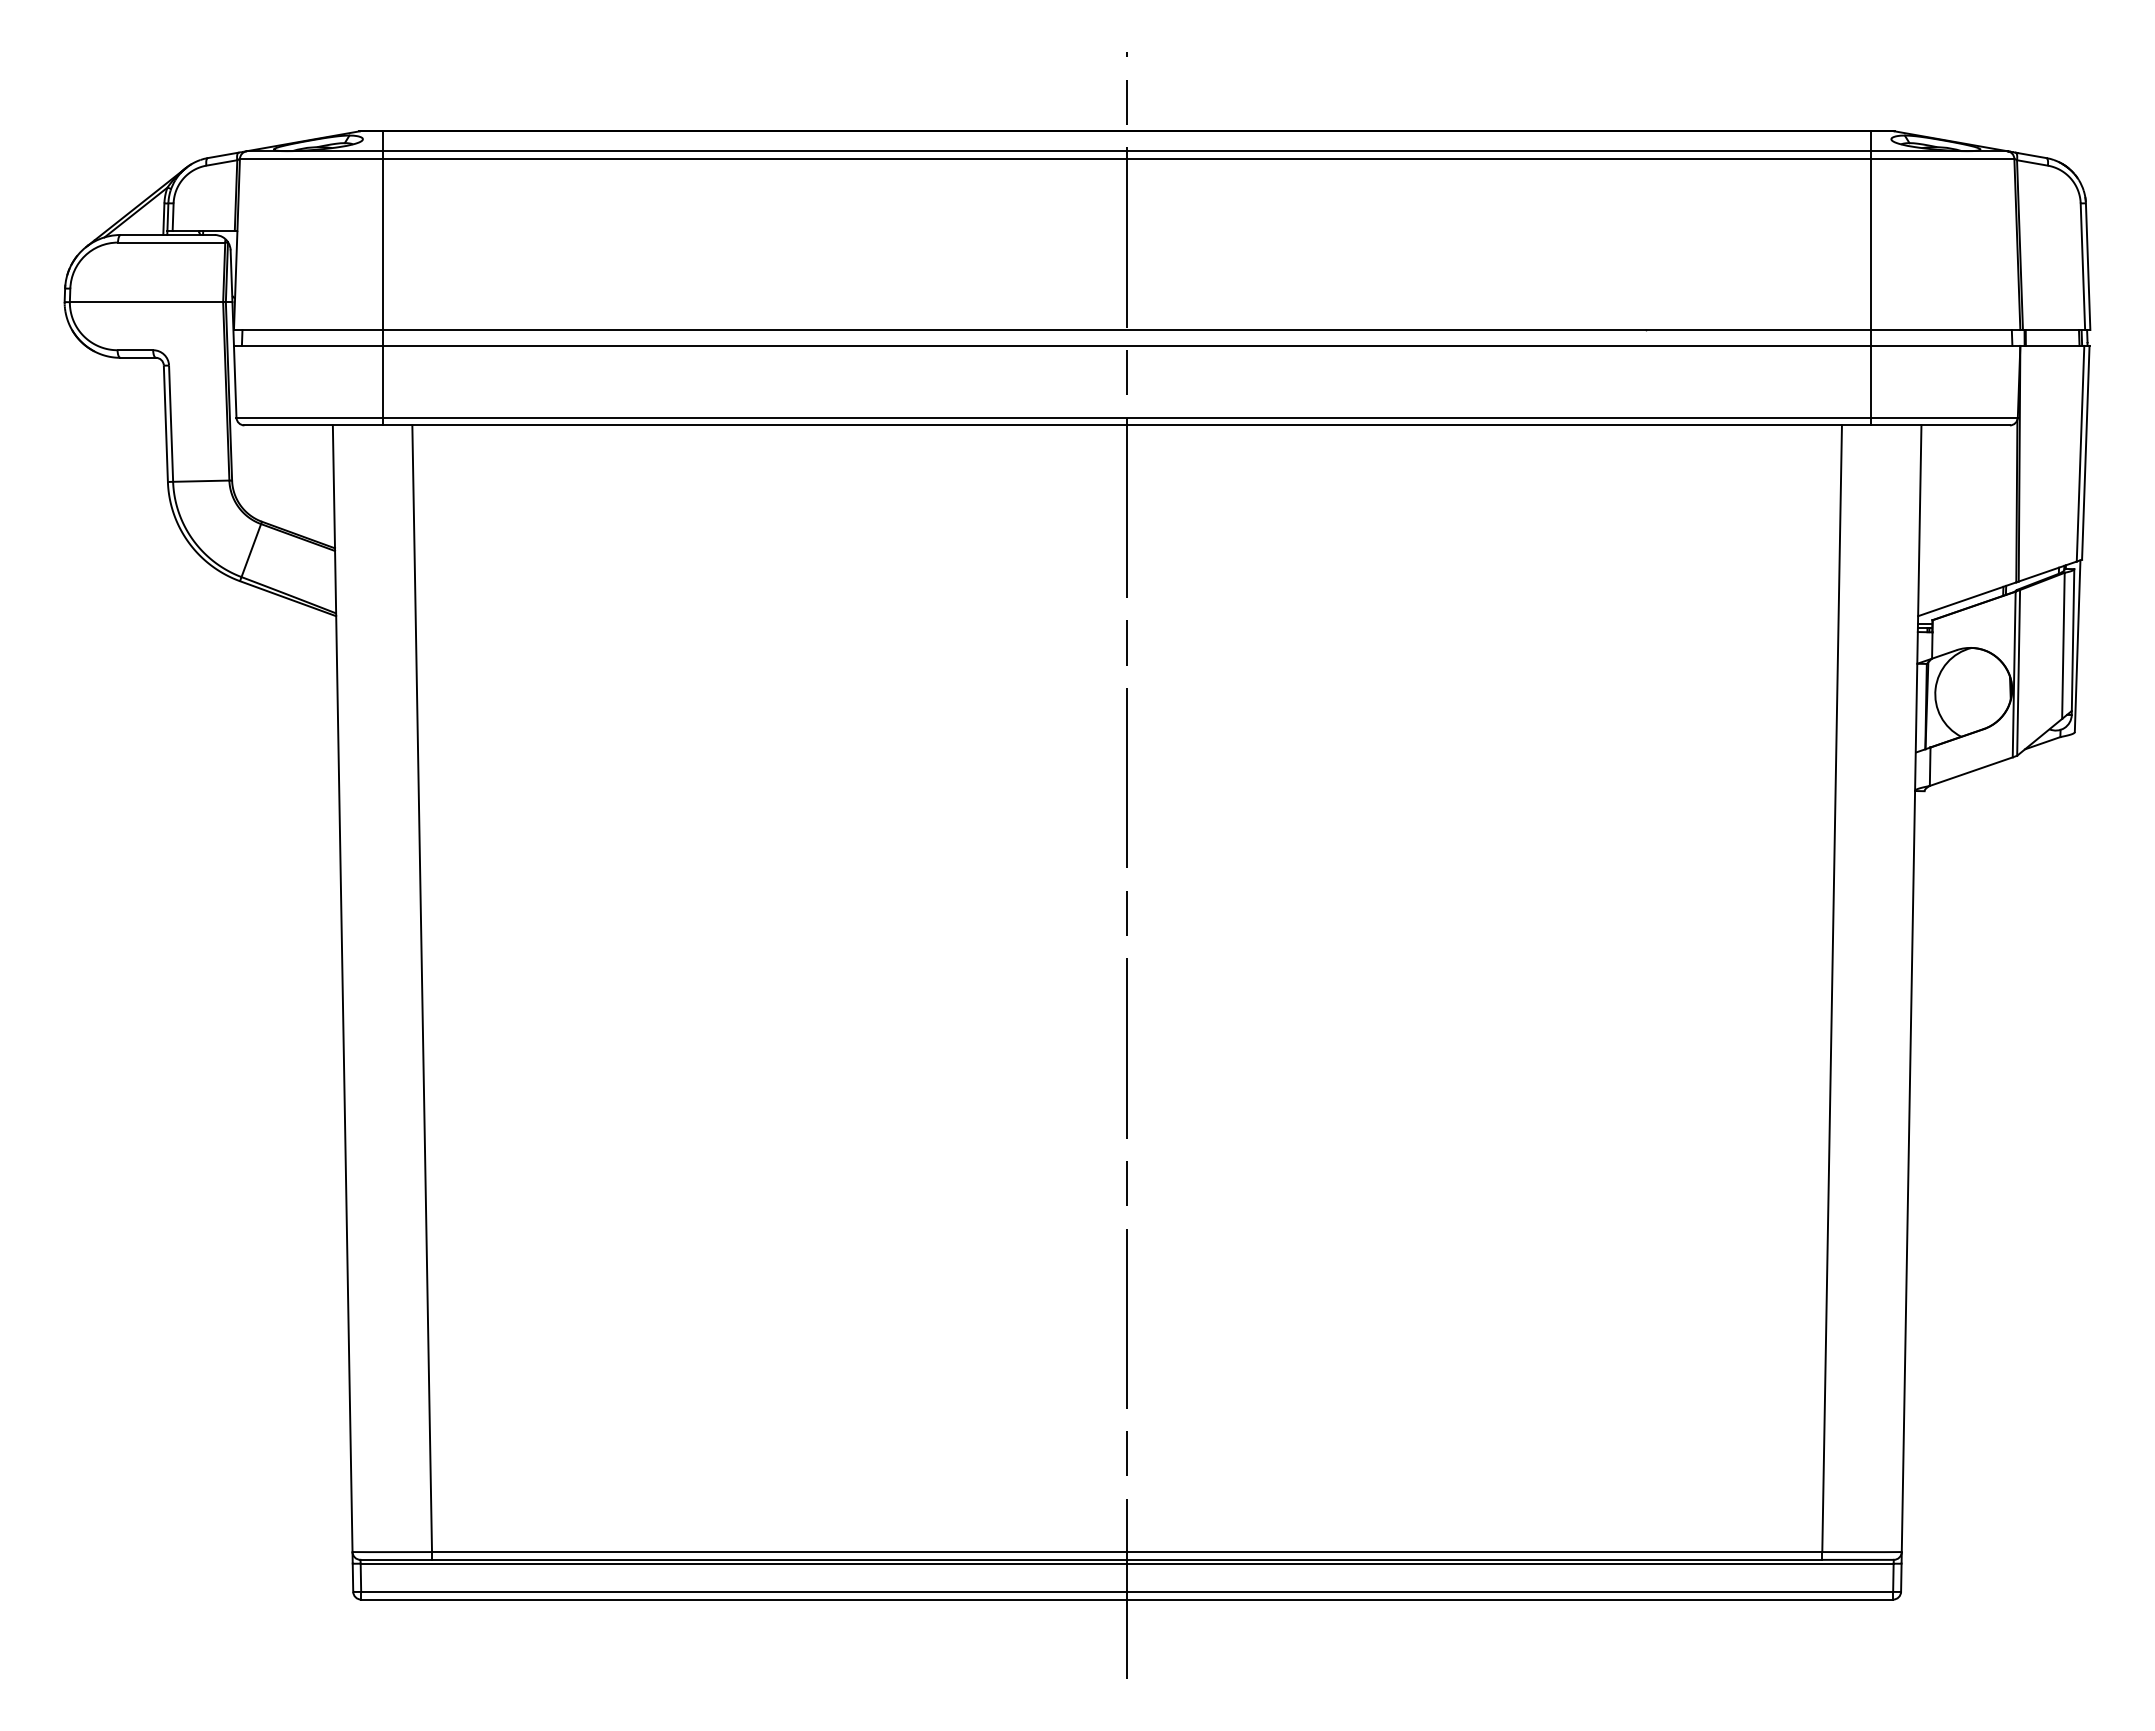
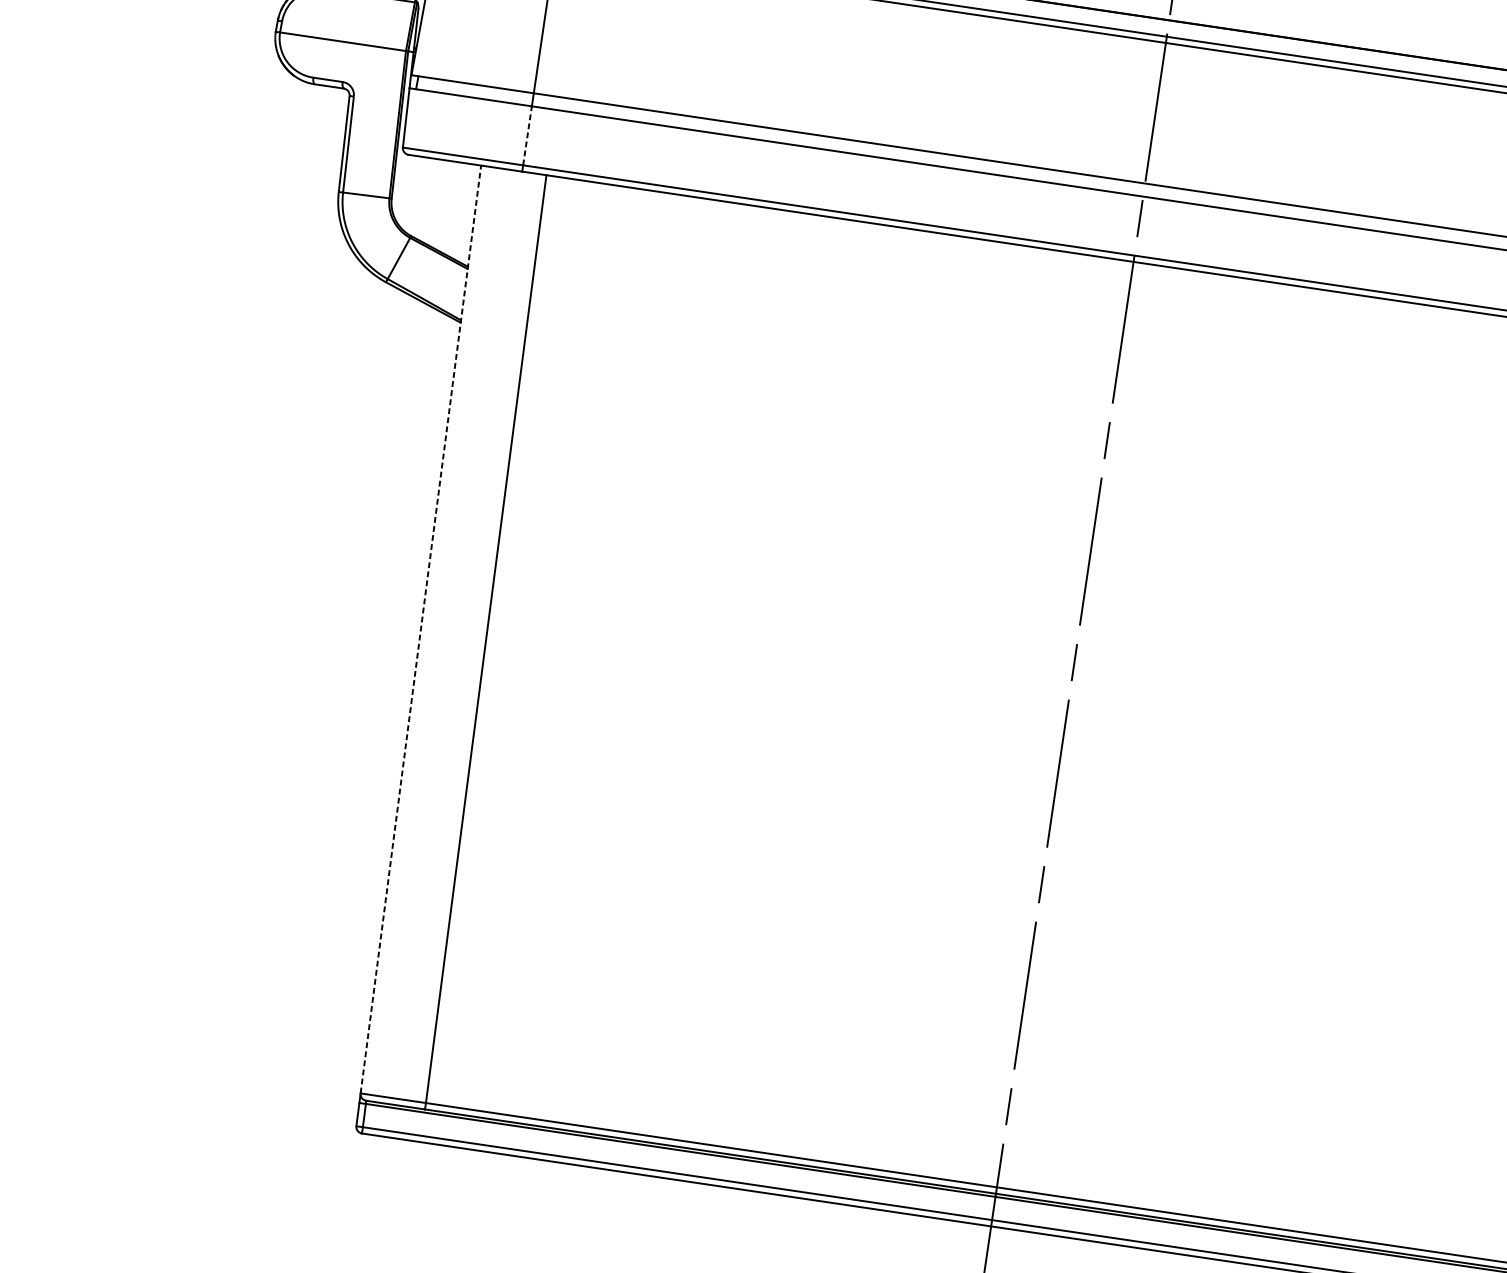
line: (382, 381) -> (527, 135), solid -> dashed
line: (342, 988) -> (420, 629), solid -> dashed

